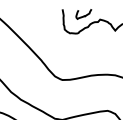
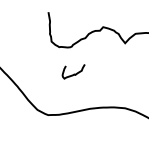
curve: (83, 15) -> (73, 73), moved

